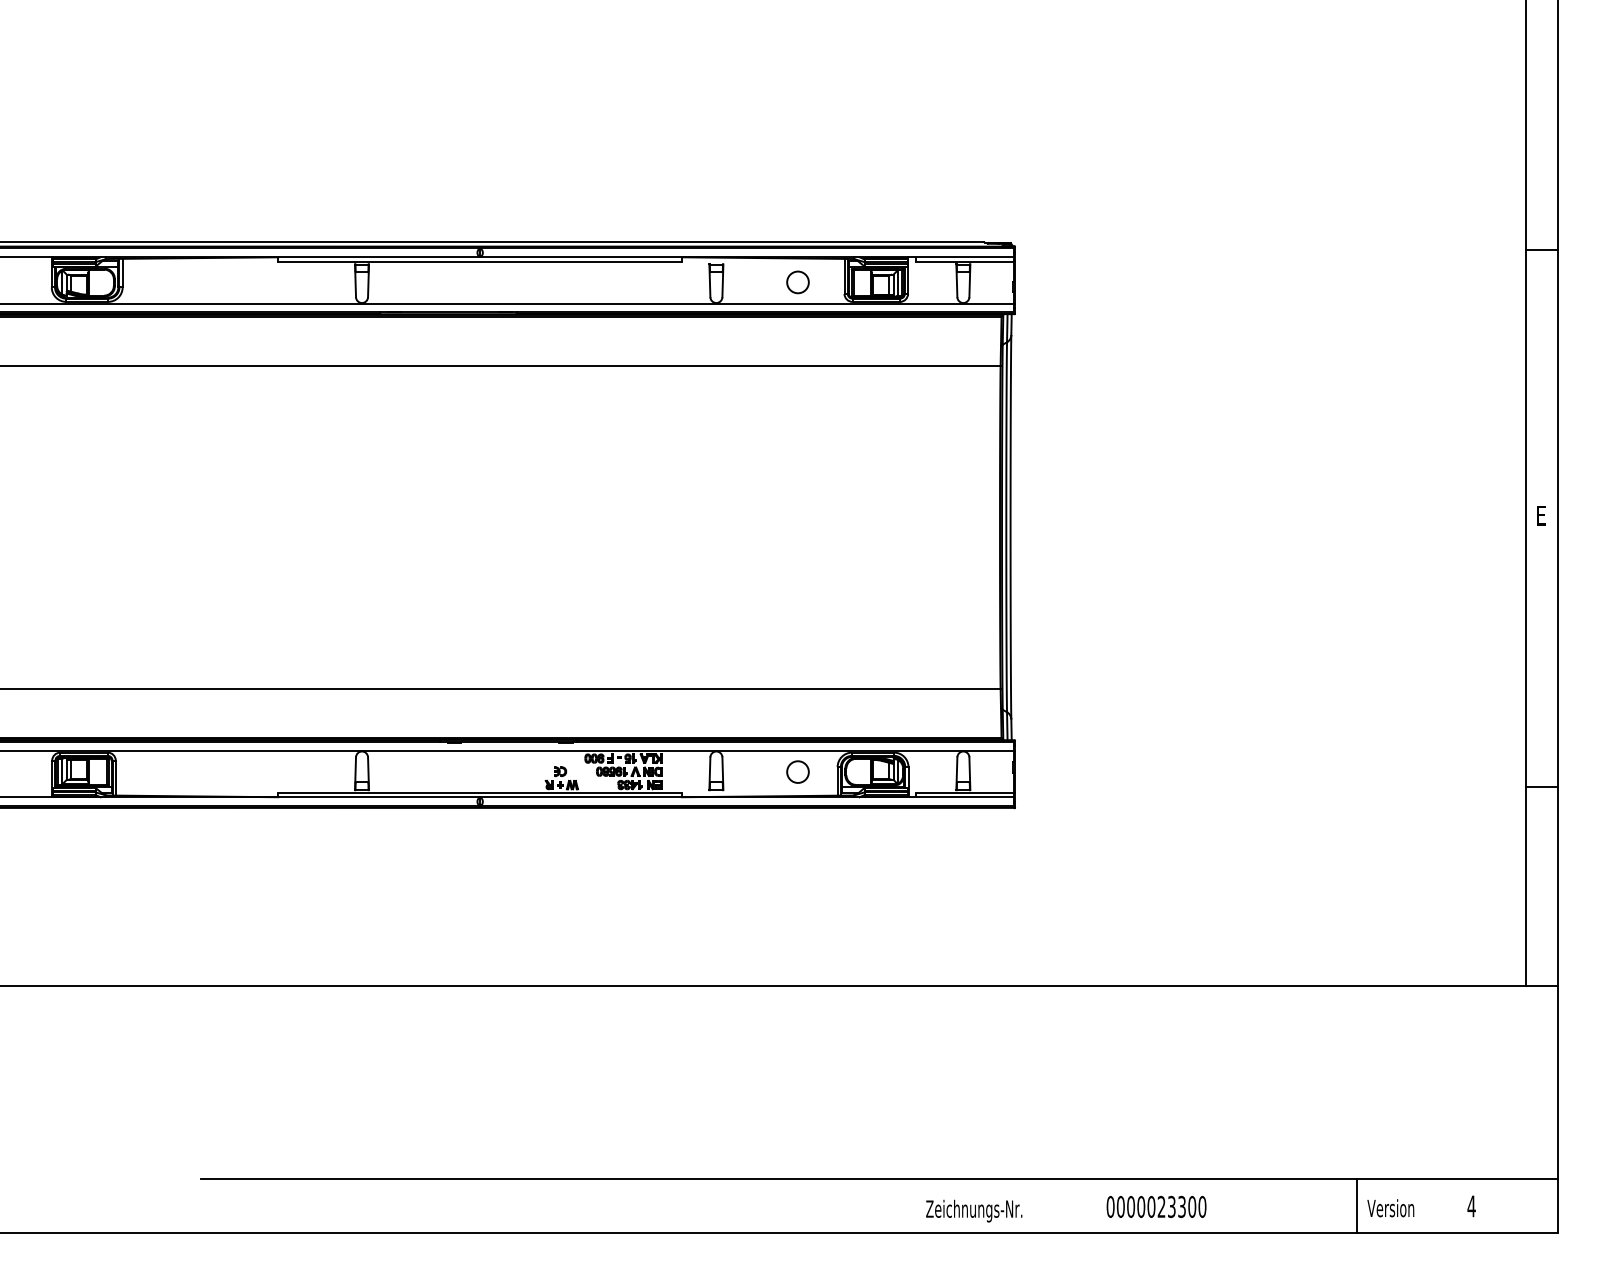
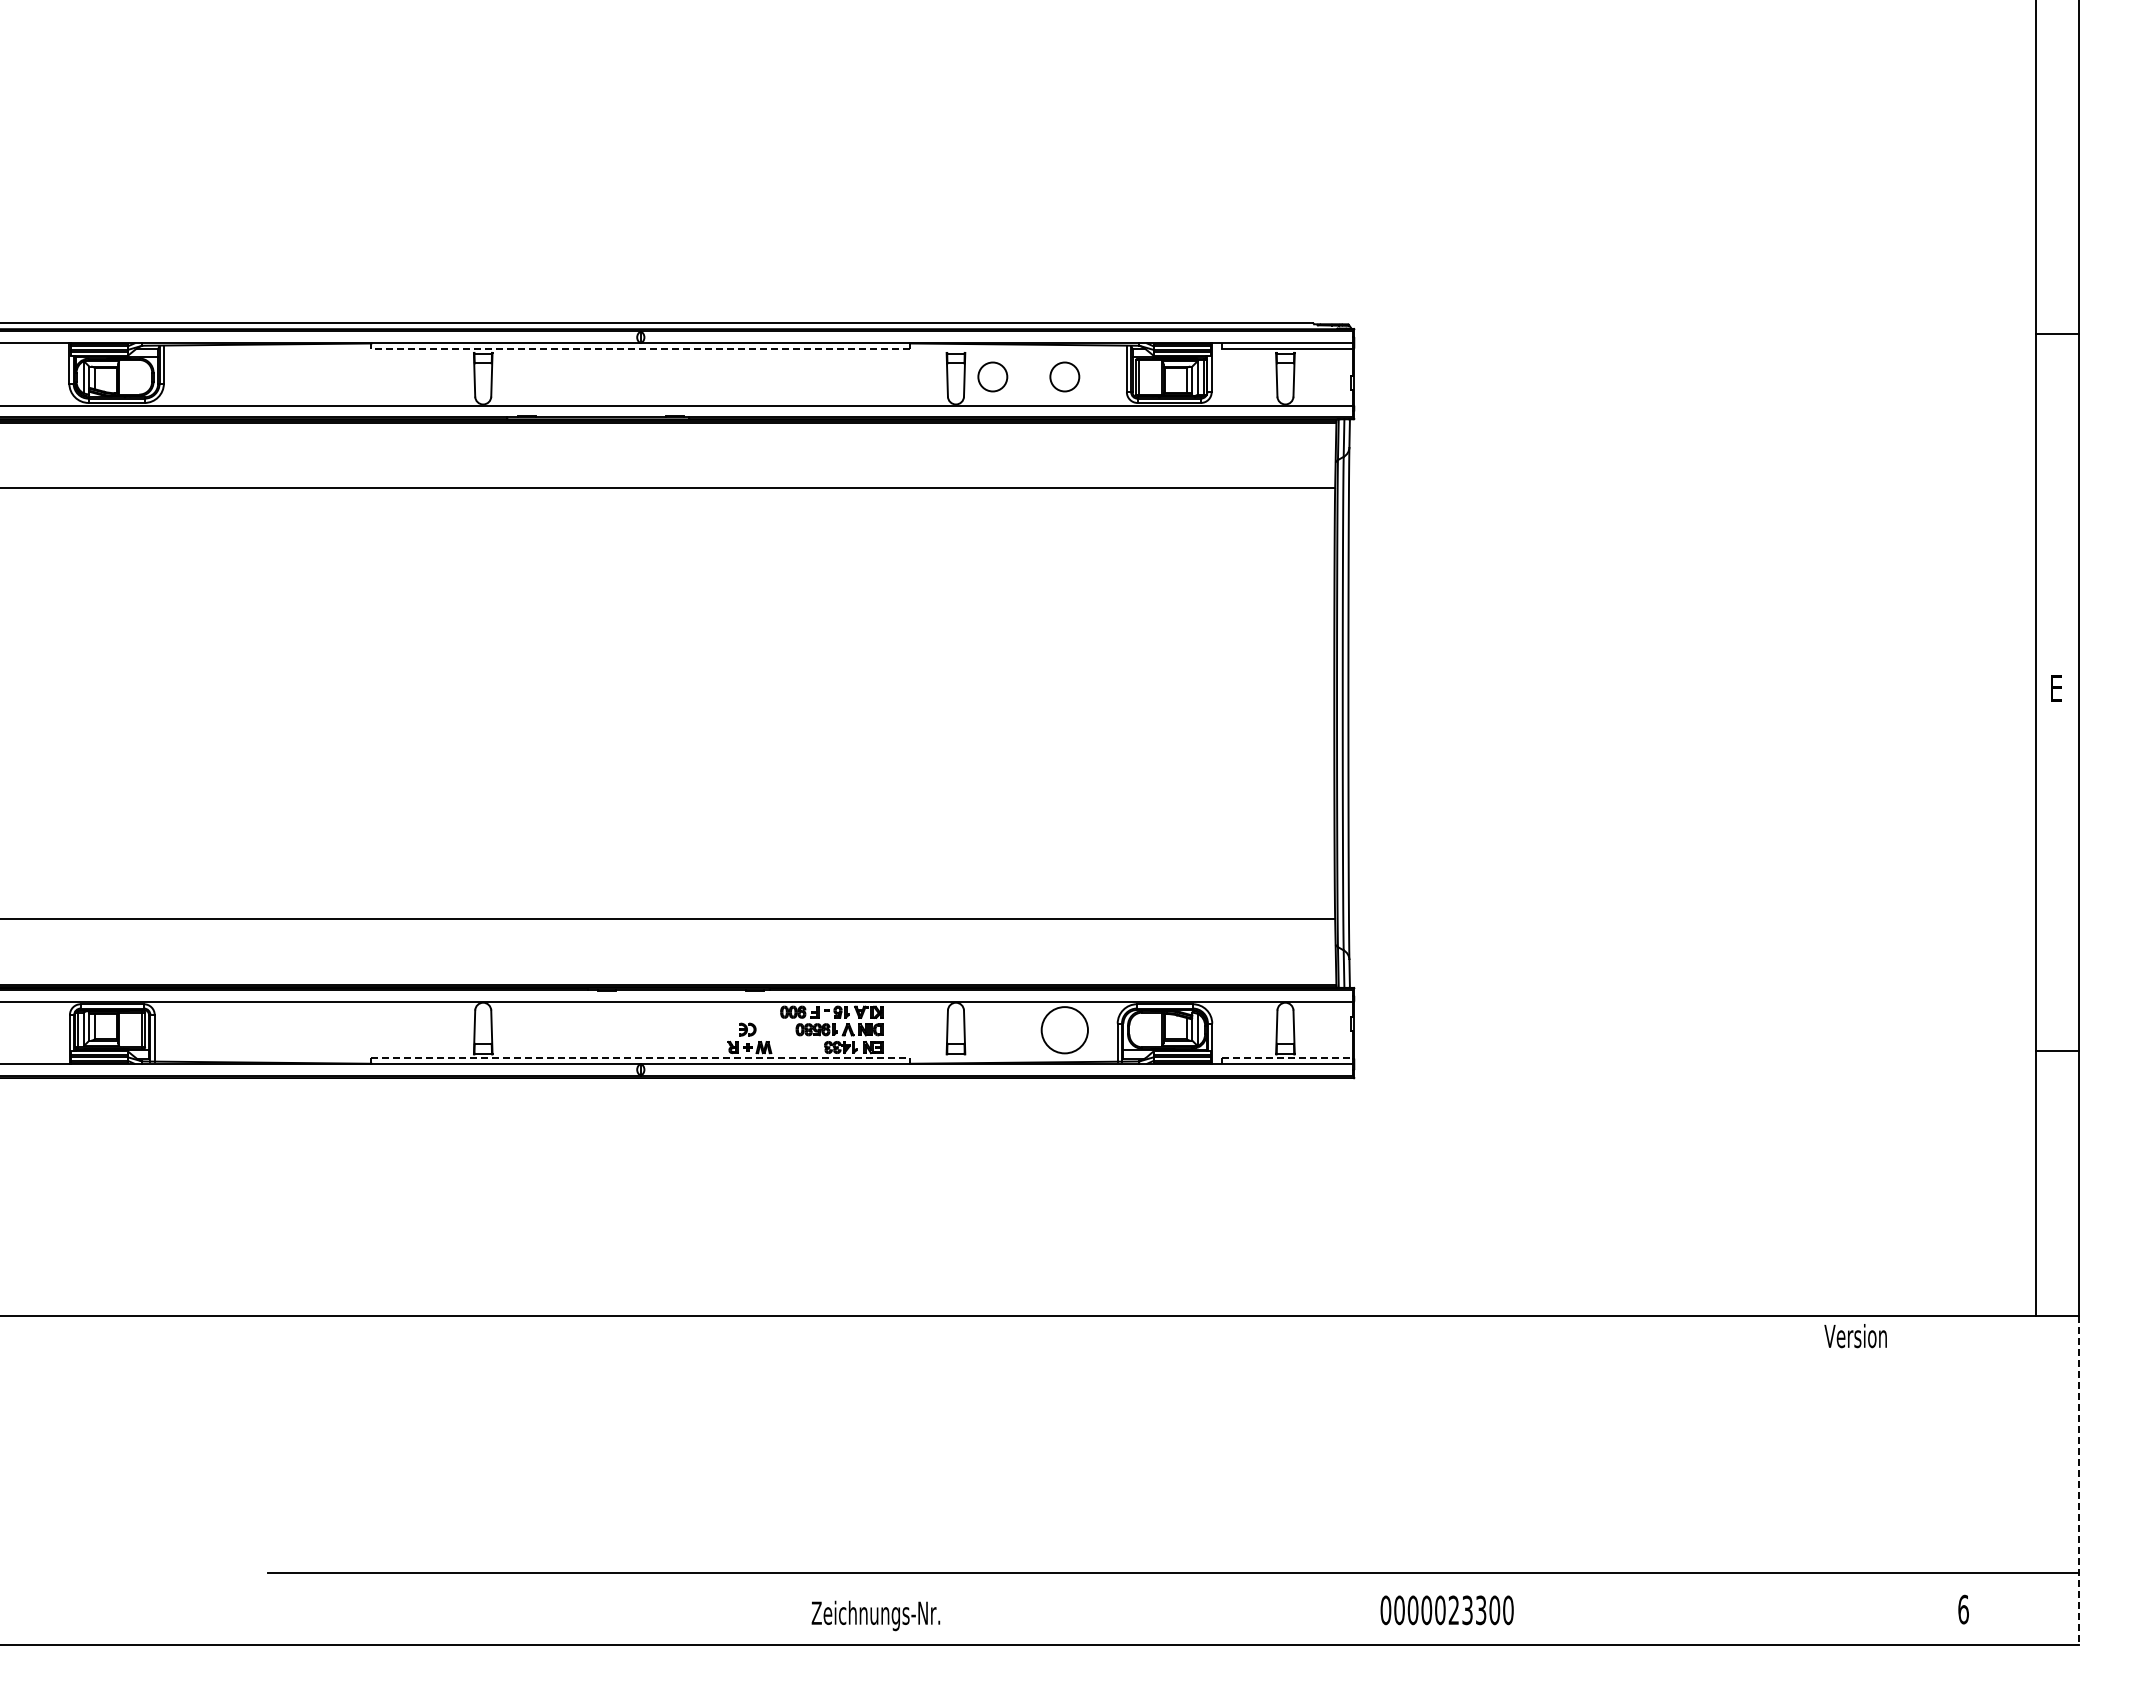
line: (479, 261) -> (640, 349), solid -> dashed
circle: (743, 282) -> (992, 376), added
circle: (797, 771) -> (1064, 1029), size x1.6
line: (480, 793) -> (641, 1058), solid -> dashed
line: (965, 793) -> (1288, 1058), solid -> dashed
line: (1557, 1109) -> (2078, 1480), solid -> dashed
line: (1356, 1206) -> (1810, 1609), removed
text: (1471, 1206) -> (1963, 1609), 4 -> 6
text: (1156, 1207) -> (1446, 1610), moved
text: (1390, 1208) -> (1855, 1336), moved
text: (973, 1210) -> (875, 1615), moved

